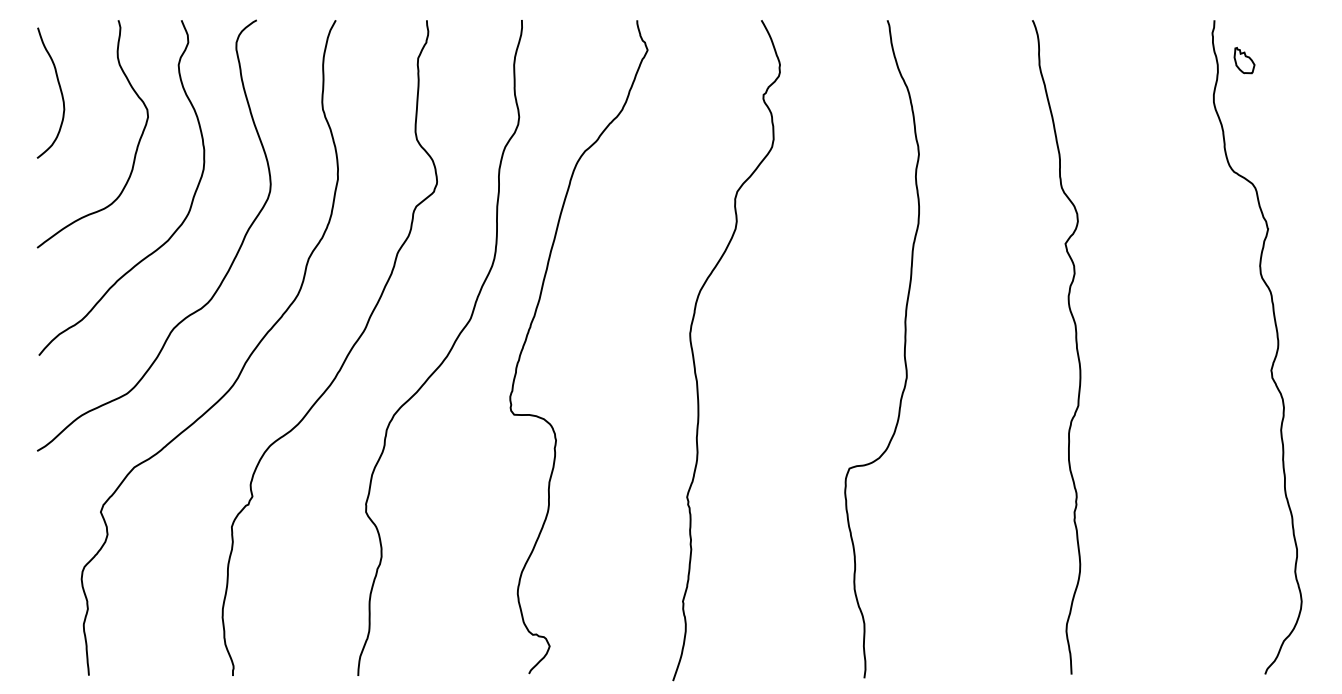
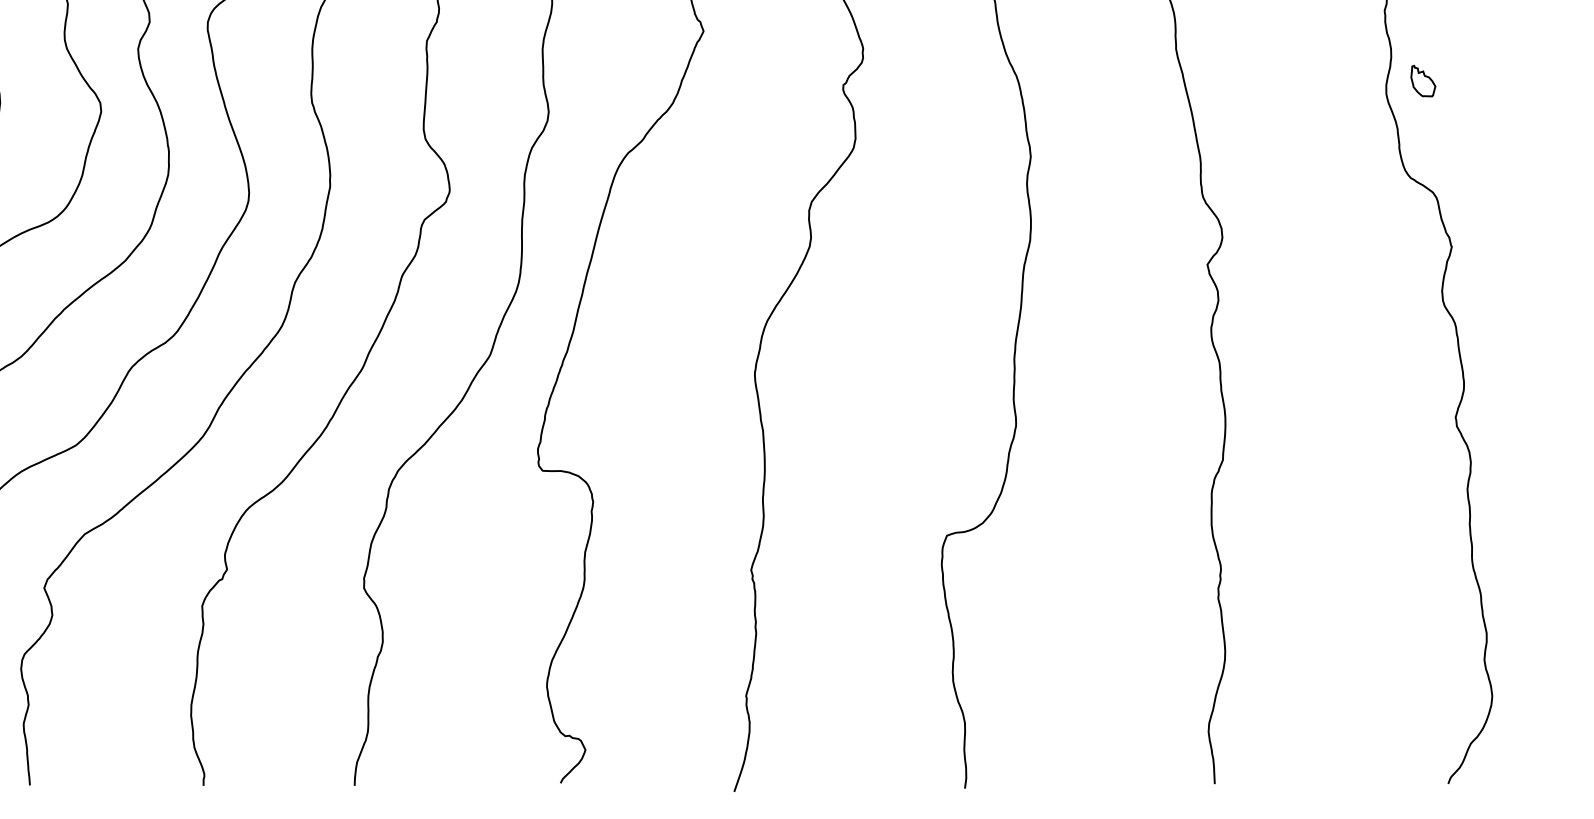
part: (1244, 60) -> (1423, 81), moved

